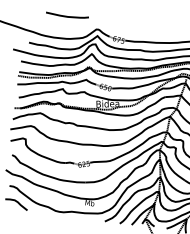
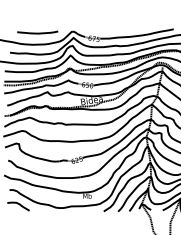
curve: (67, 15) -> (37, 32), moved

